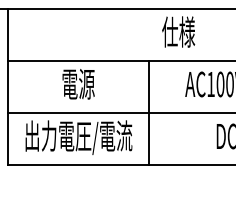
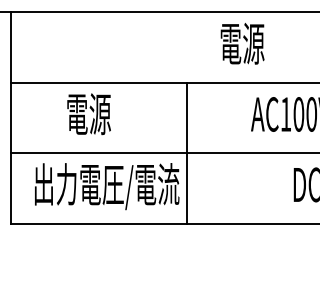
text: (178, 31) -> (241, 42), 仕様 -> 電源
text: (78, 84) -> (88, 114), moved
line: (149, 112) -> (187, 152), moved

